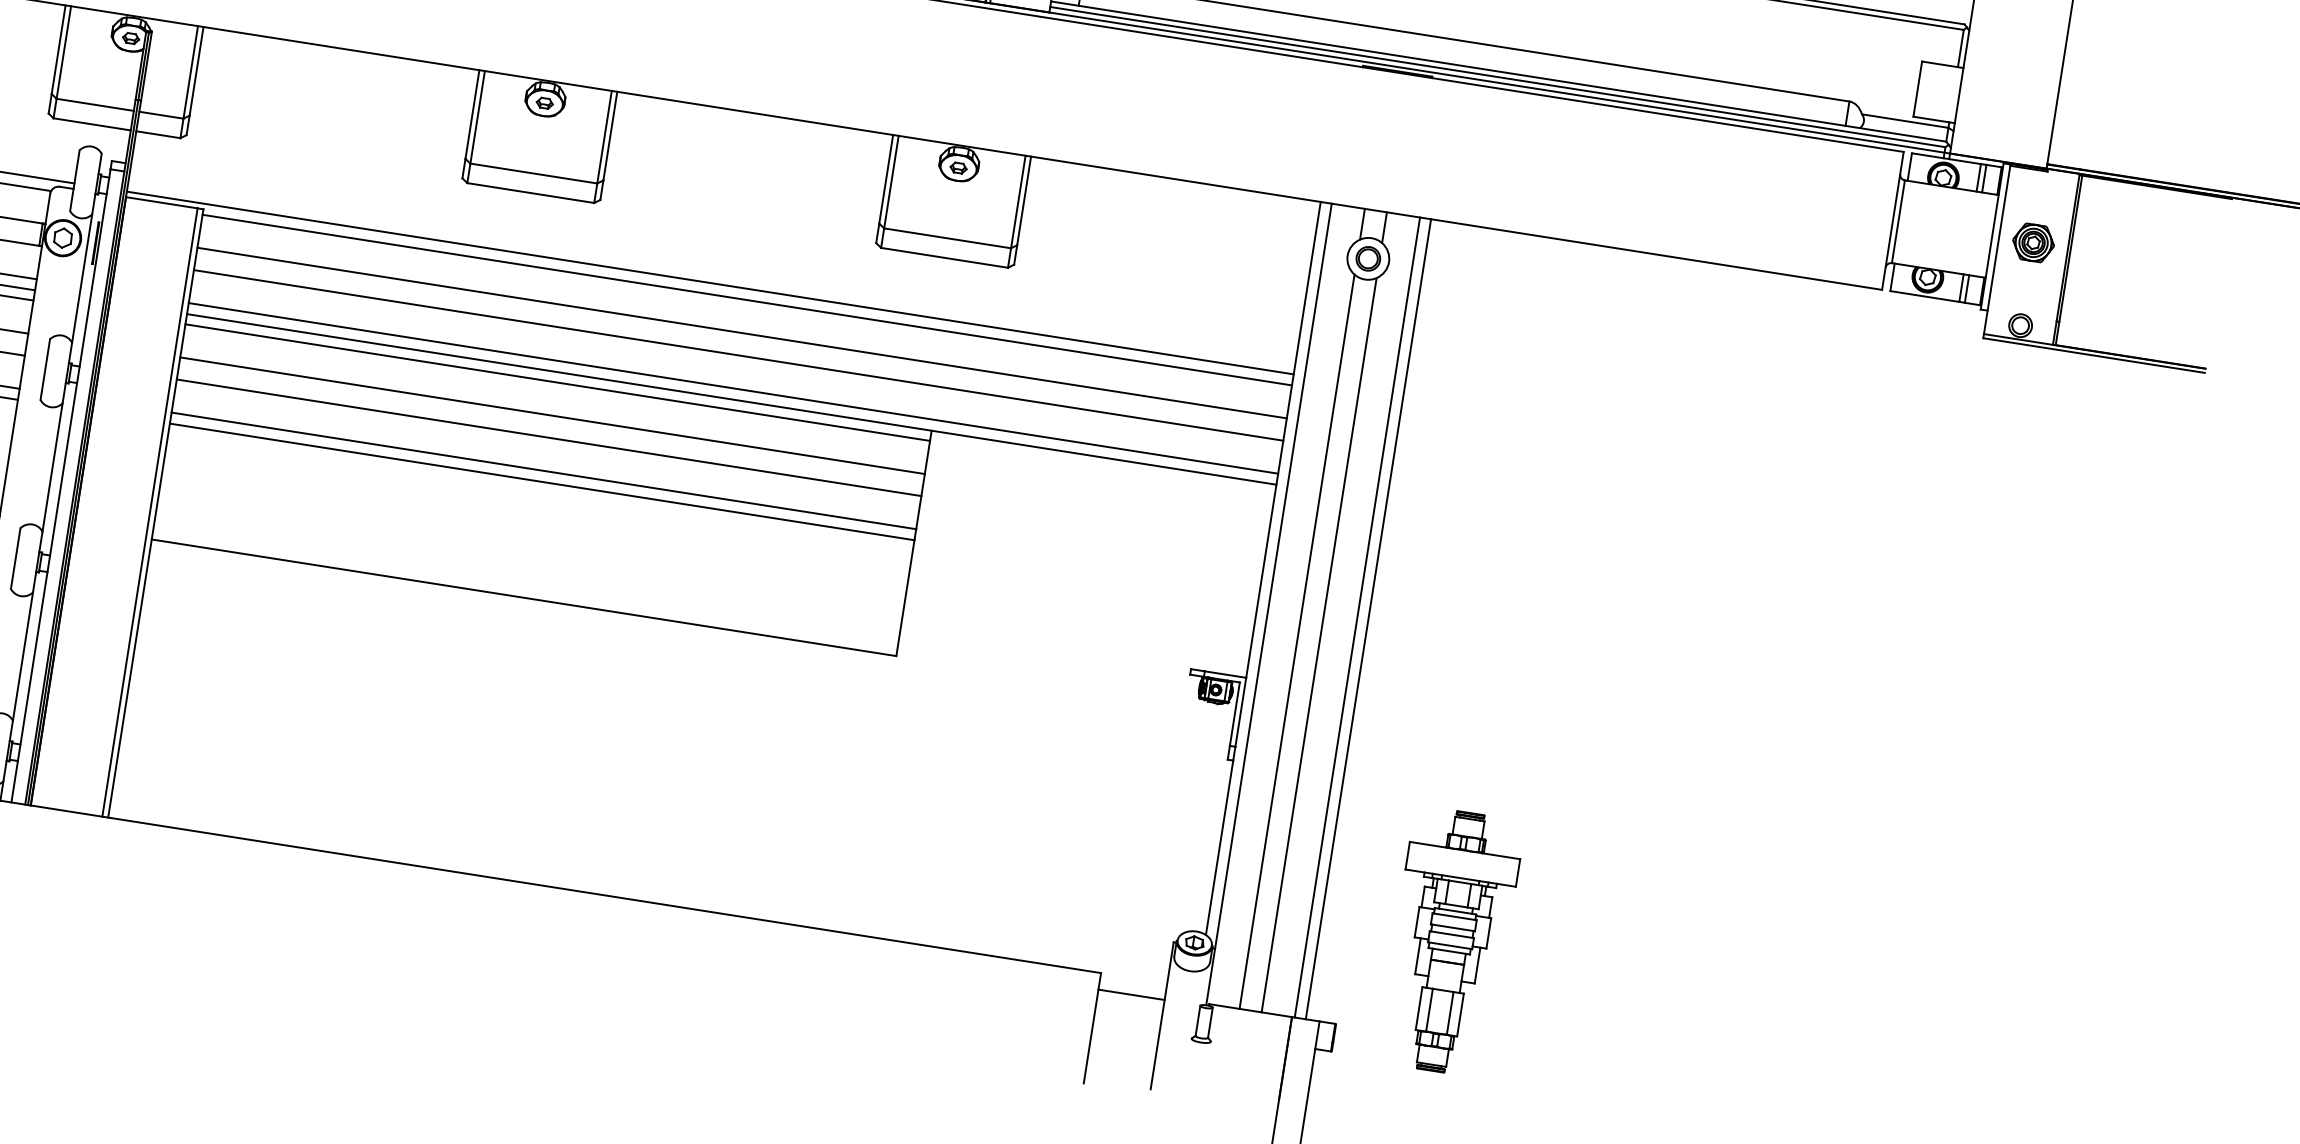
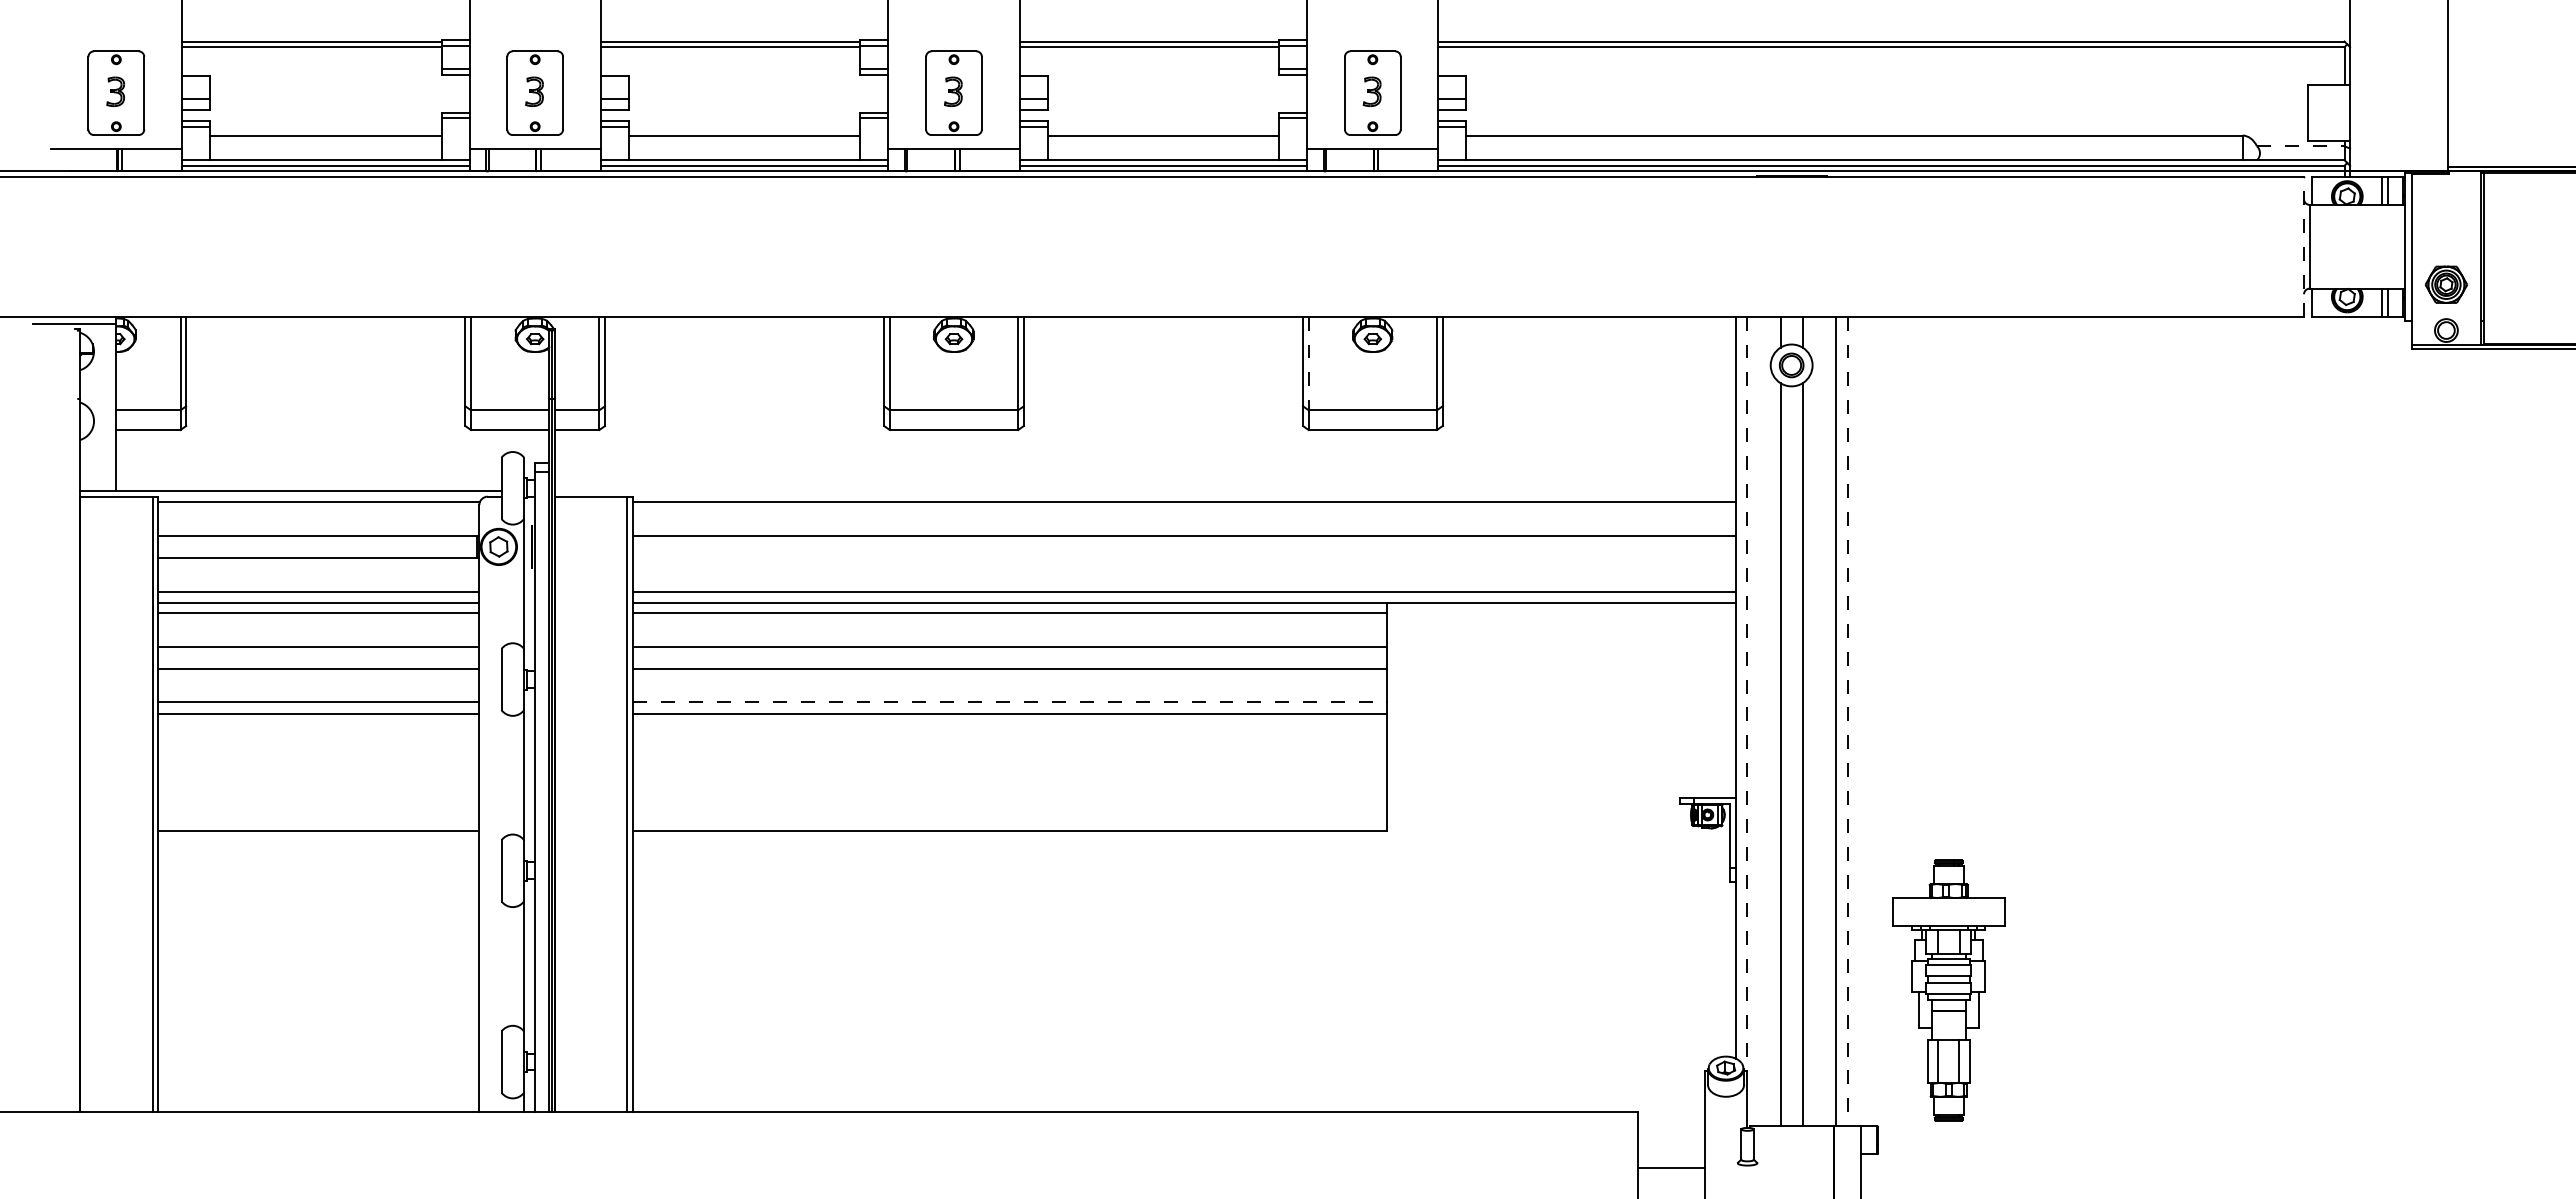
line: (1904, 121) -> (2300, 146), solid -> dashed
line: (891, 182) -> (1308, 363), solid -> dashed
line: (1893, 220) -> (2304, 246), solid -> dashed
part: (2032, 242) -> (2445, 284), moved
line: (709, 283) -> (1144, 491), removed
line: (738, 355) -> (1184, 558), removed
line: (543, 470) -> (1009, 702), solid -> dashed
line: (1272, 576) -> (1746, 694), solid -> dashed
line: (1368, 619) -> (1847, 721), solid -> dashed
part: (1450, 941) -> (1948, 990), moved
line: (1131, 995) -> (1671, 1168), moved

